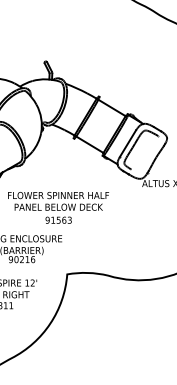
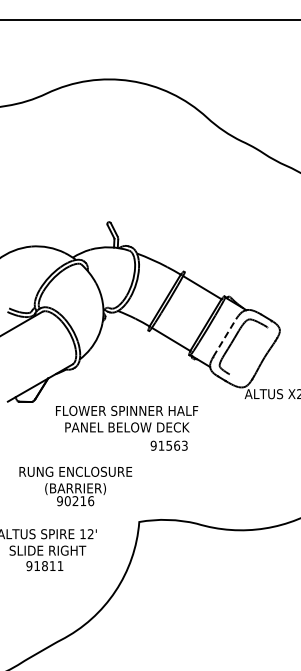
line: (127, 144) -> (224, 338), solid -> dashed
text: (58, 220) -> (168, 445), moved

